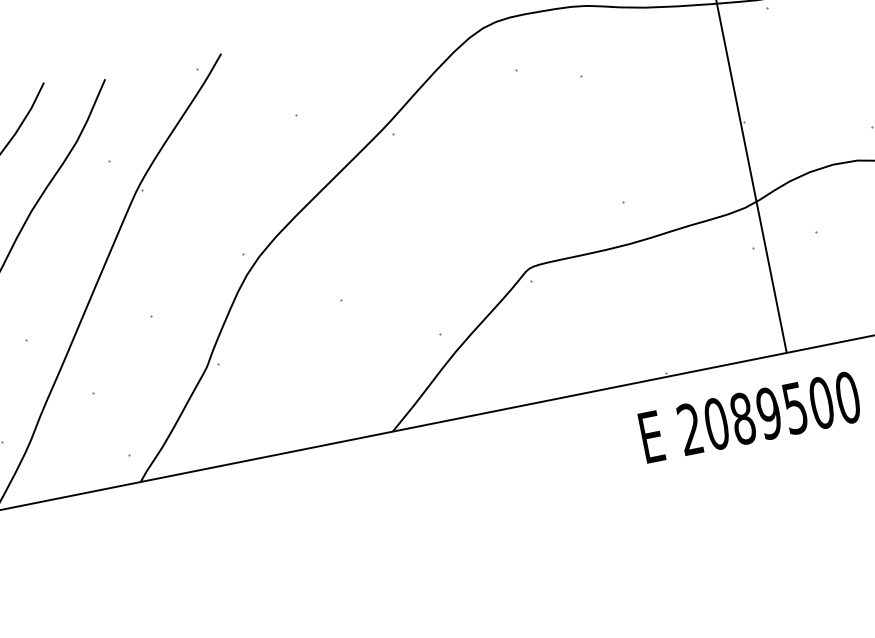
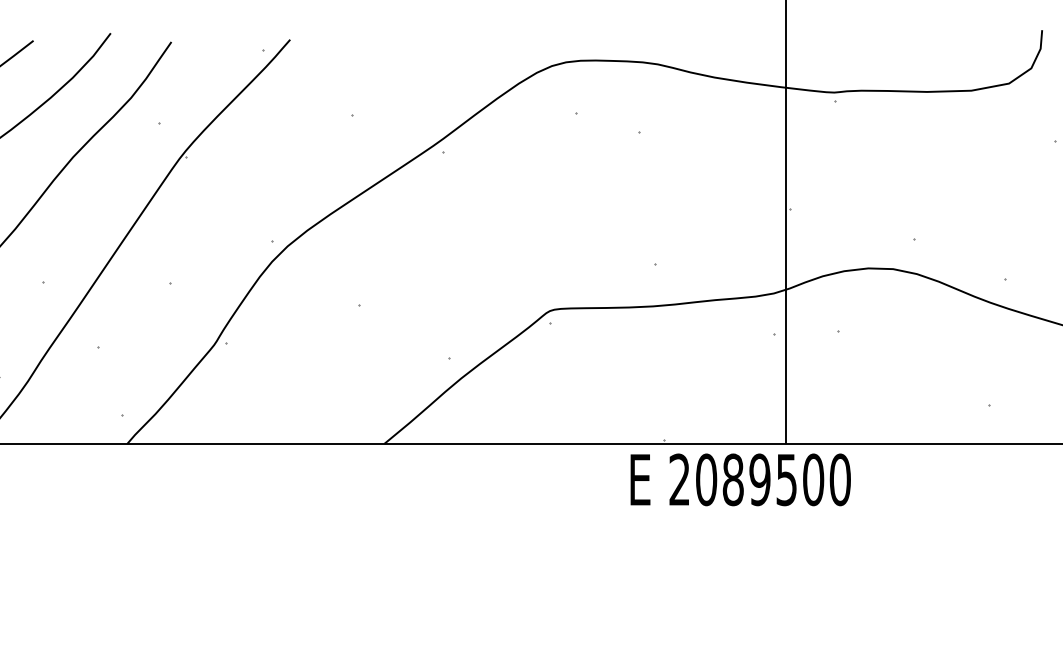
text: (749, 416) -> (740, 479), moved

